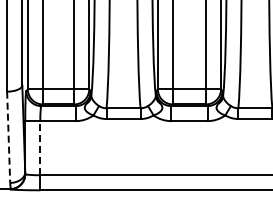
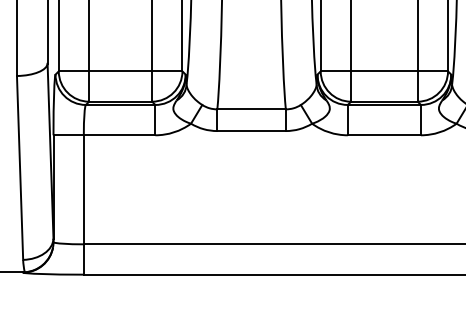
line: (8, 137) -> (19, 168), dashed -> solid
line: (40, 147) -> (84, 188), dashed -> solid

